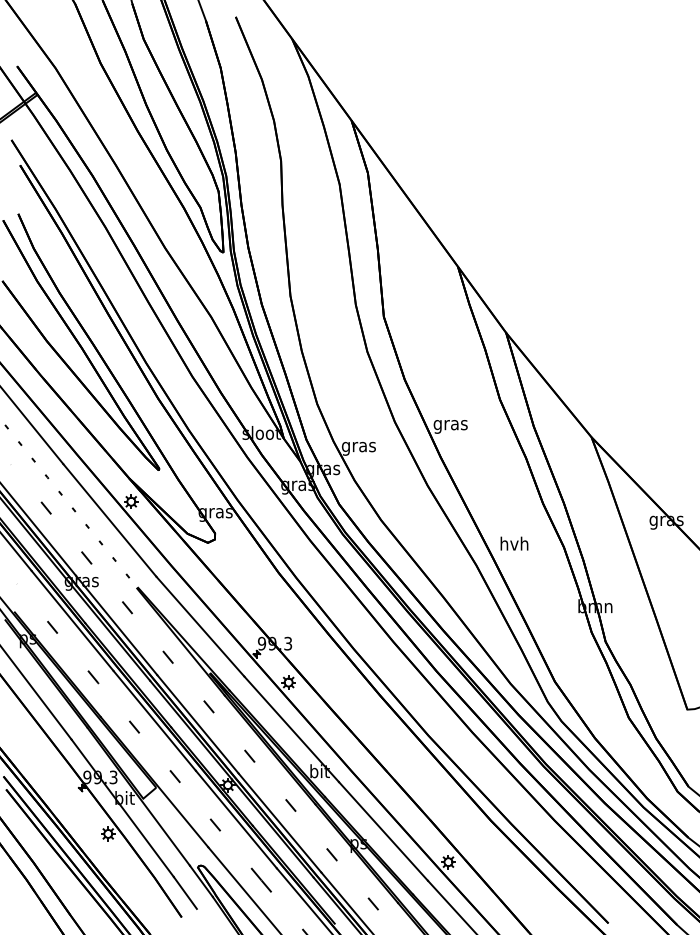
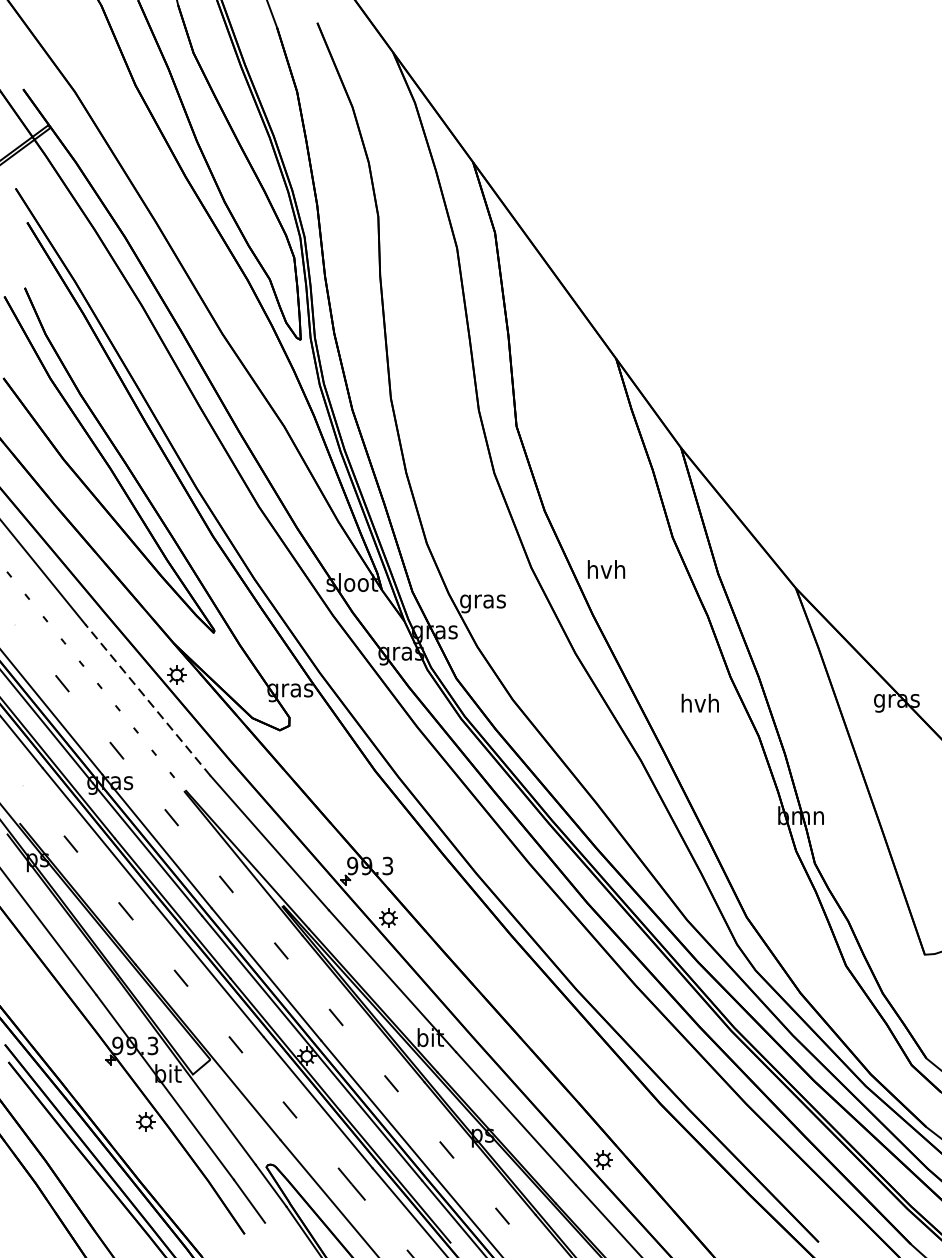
text: (450, 424) -> (606, 571), gras -> hvh
line: (109, 520) -> (147, 700), solid -> dashed
text: (514, 543) -> (700, 702), moved

